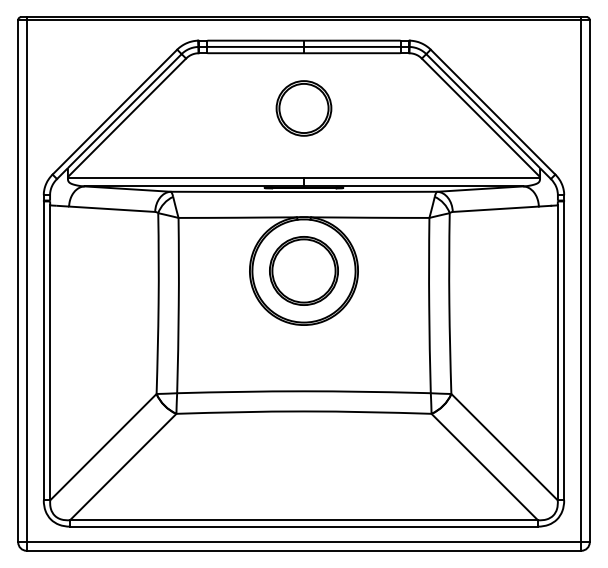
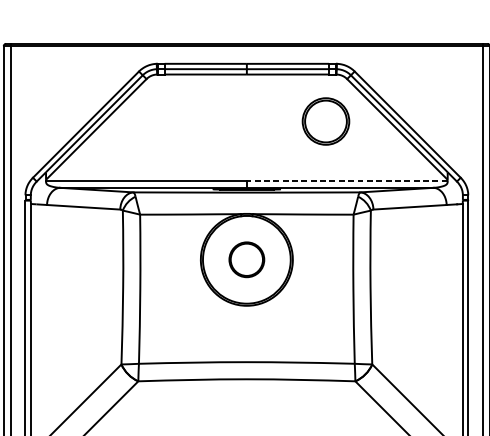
part: (303, 108) -> (325, 121), moved
line: (421, 178) -> (346, 181), solid -> dashed
part: (303, 270) -> (246, 259), size x0.6

